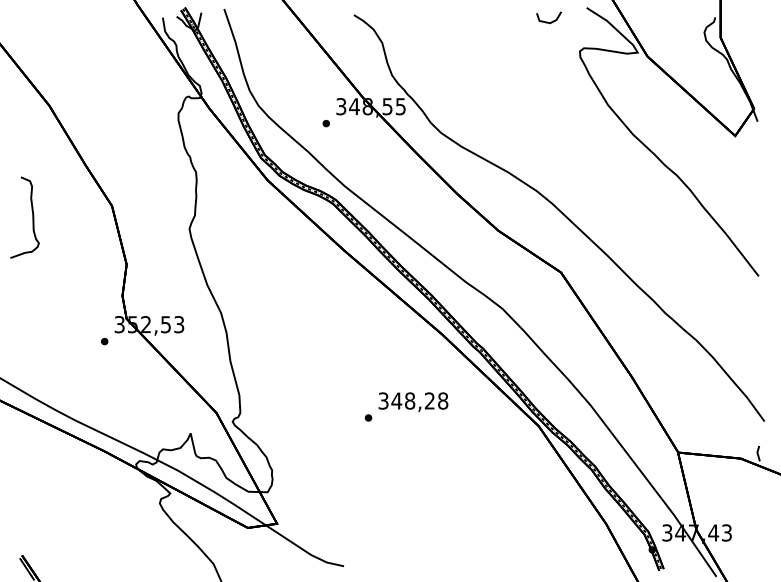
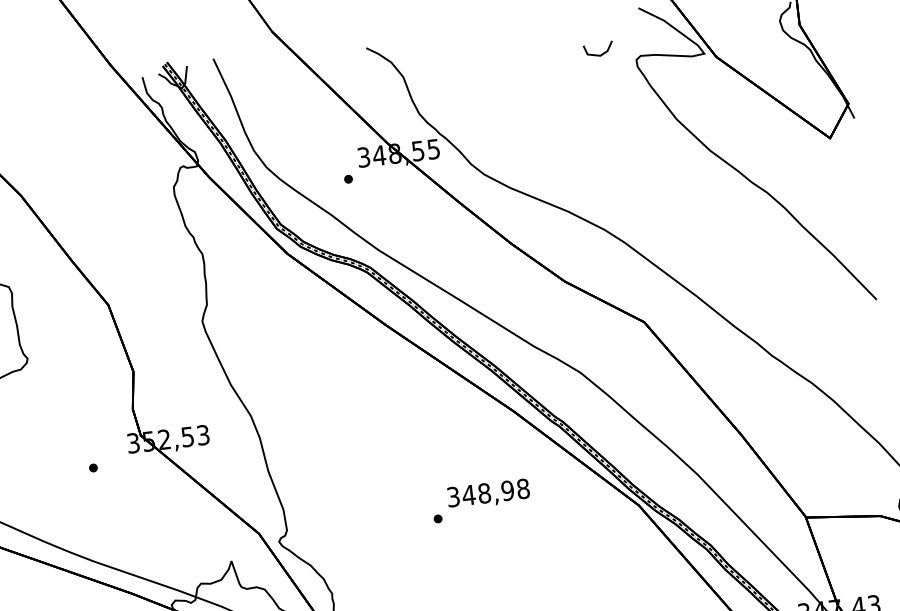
line: (547, 21) -> (597, 54), moved
part: (104, 341) -> (93, 467), moved
text: (429, 400) -> (507, 490), 348,28 -> 348,98

